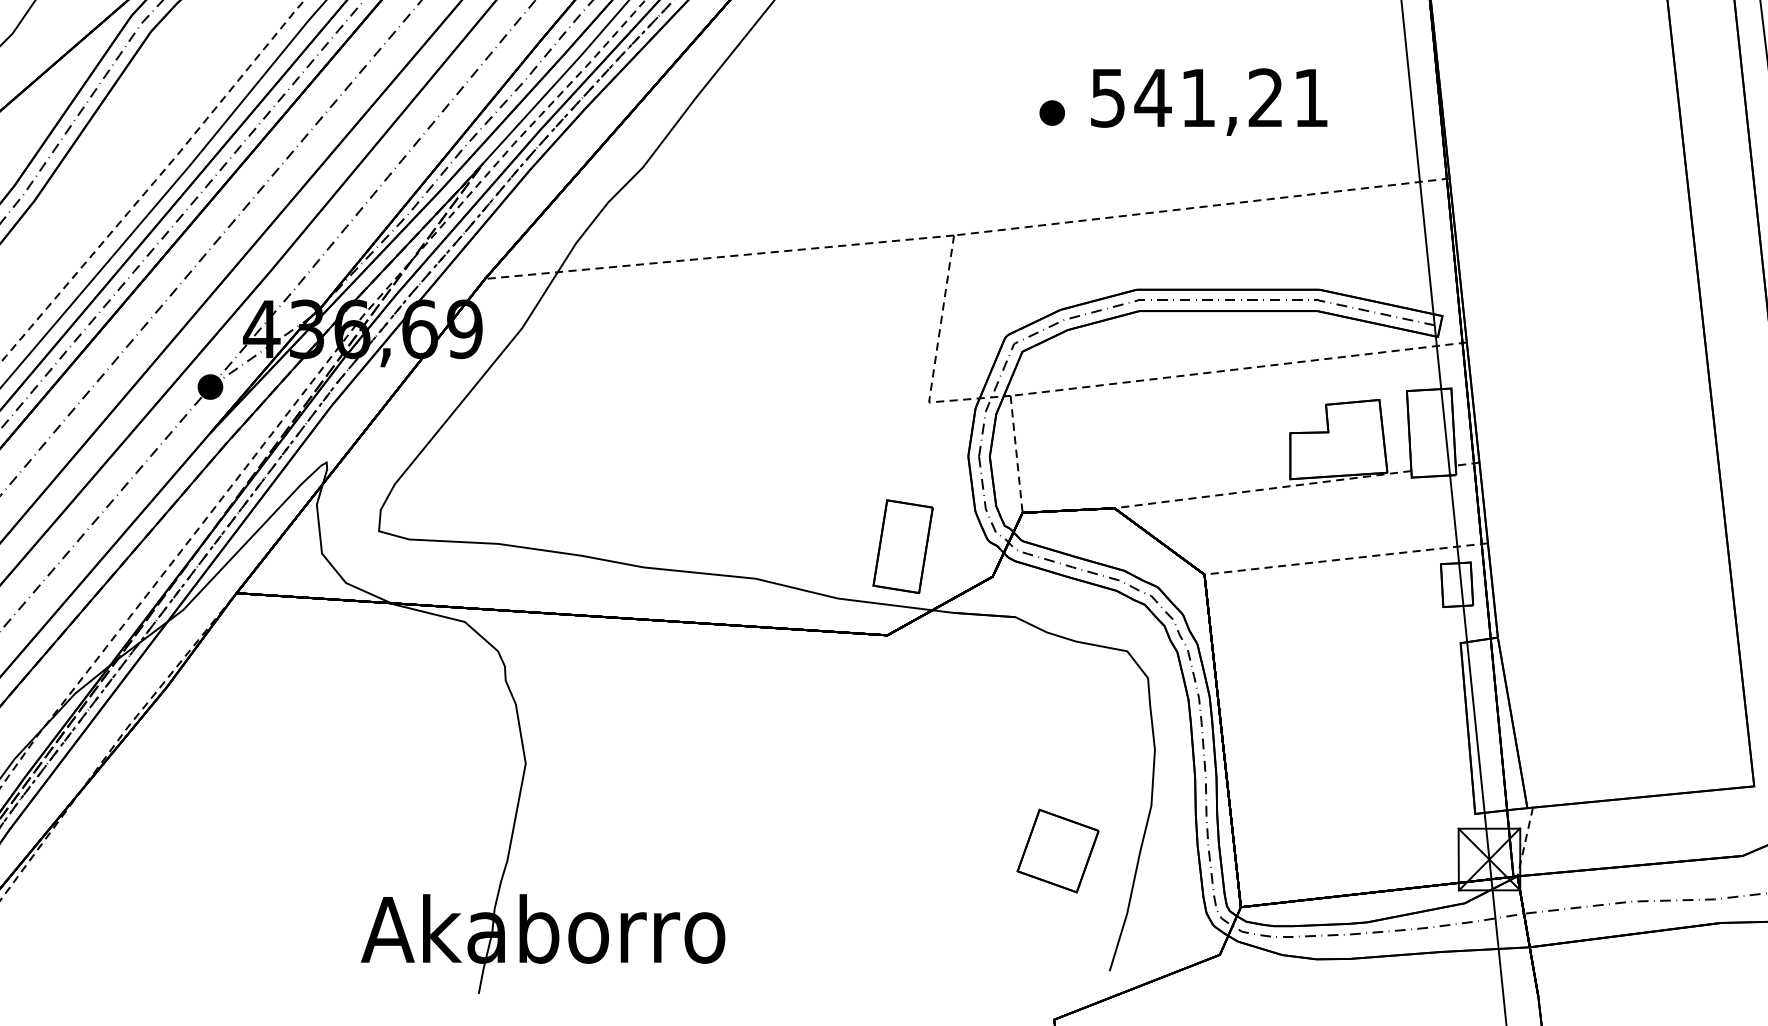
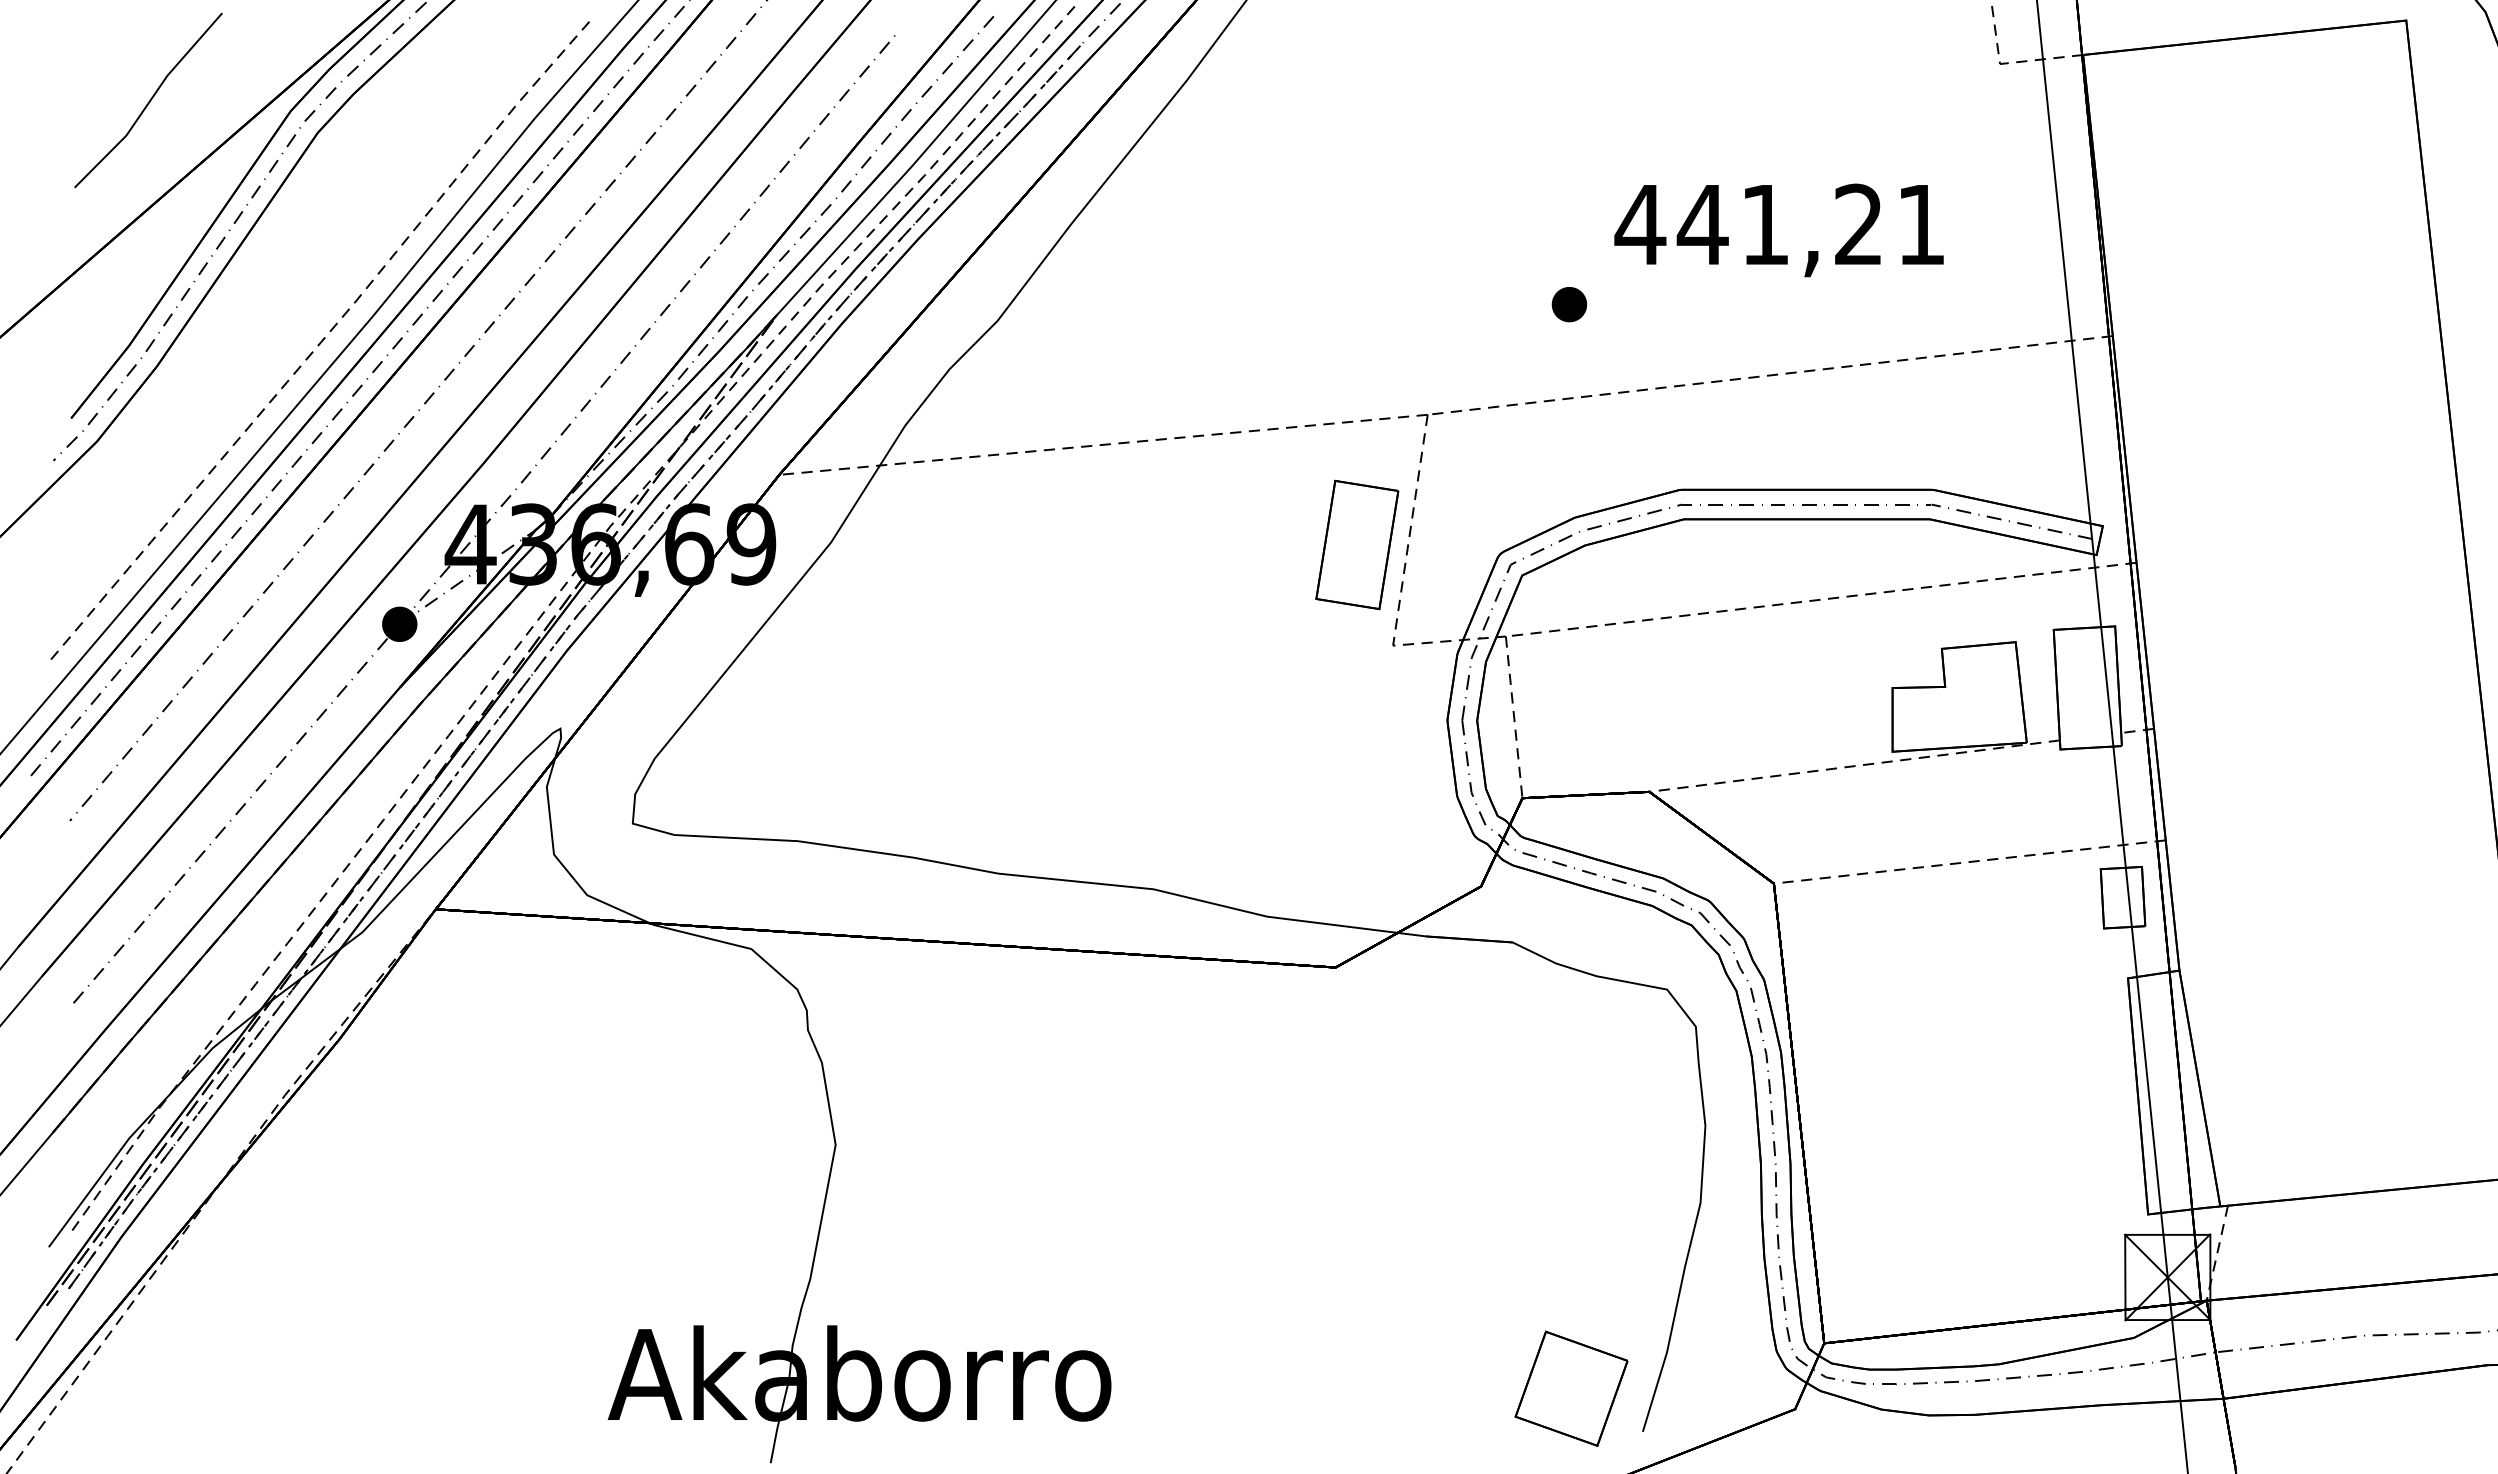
text: (1108, 98) -> (1640, 225), 541,21 -> 441,21
part: (1052, 113) -> (1569, 304), moved
part: (903, 546) -> (1357, 544), moved
part: (1058, 850) -> (1571, 1388), moved

